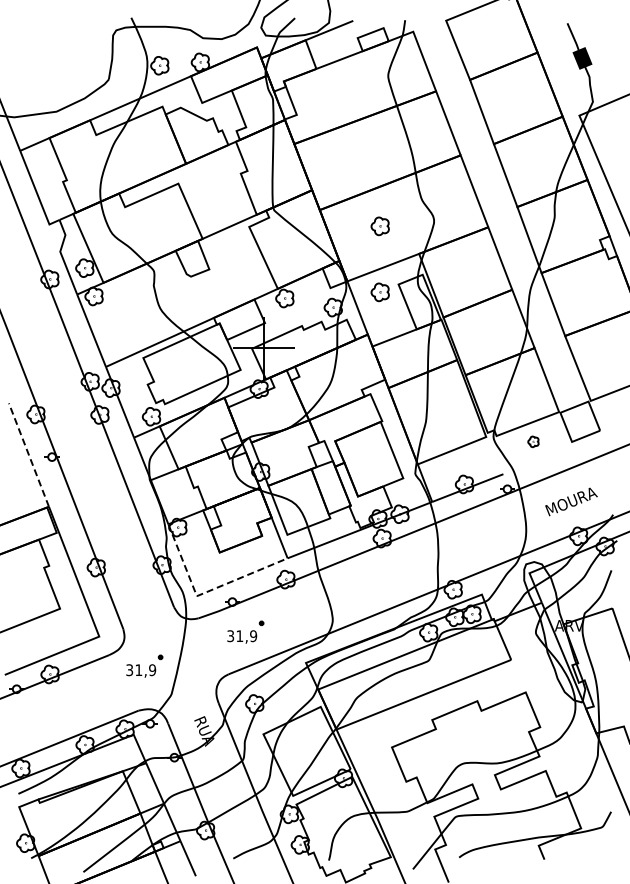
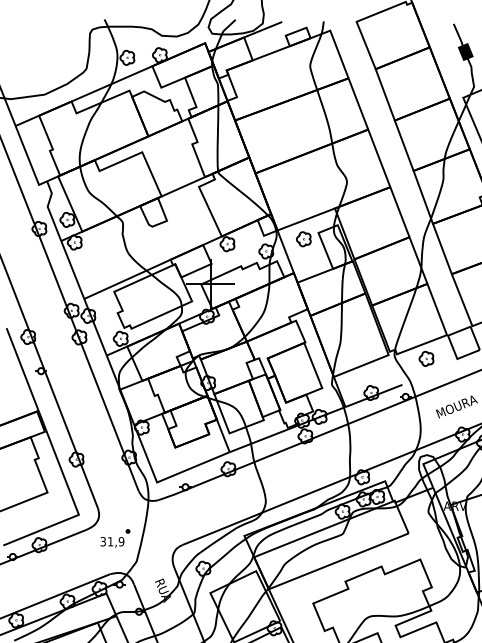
part: (379, 226) -> (303, 186), removed
part: (533, 441) -> (426, 358), size x1.67
line: (28, 454) -> (22, 369), dashed -> solid
line: (206, 592) -> (164, 479), dashed -> solid
part: (245, 631) -> (195, 510), removed

